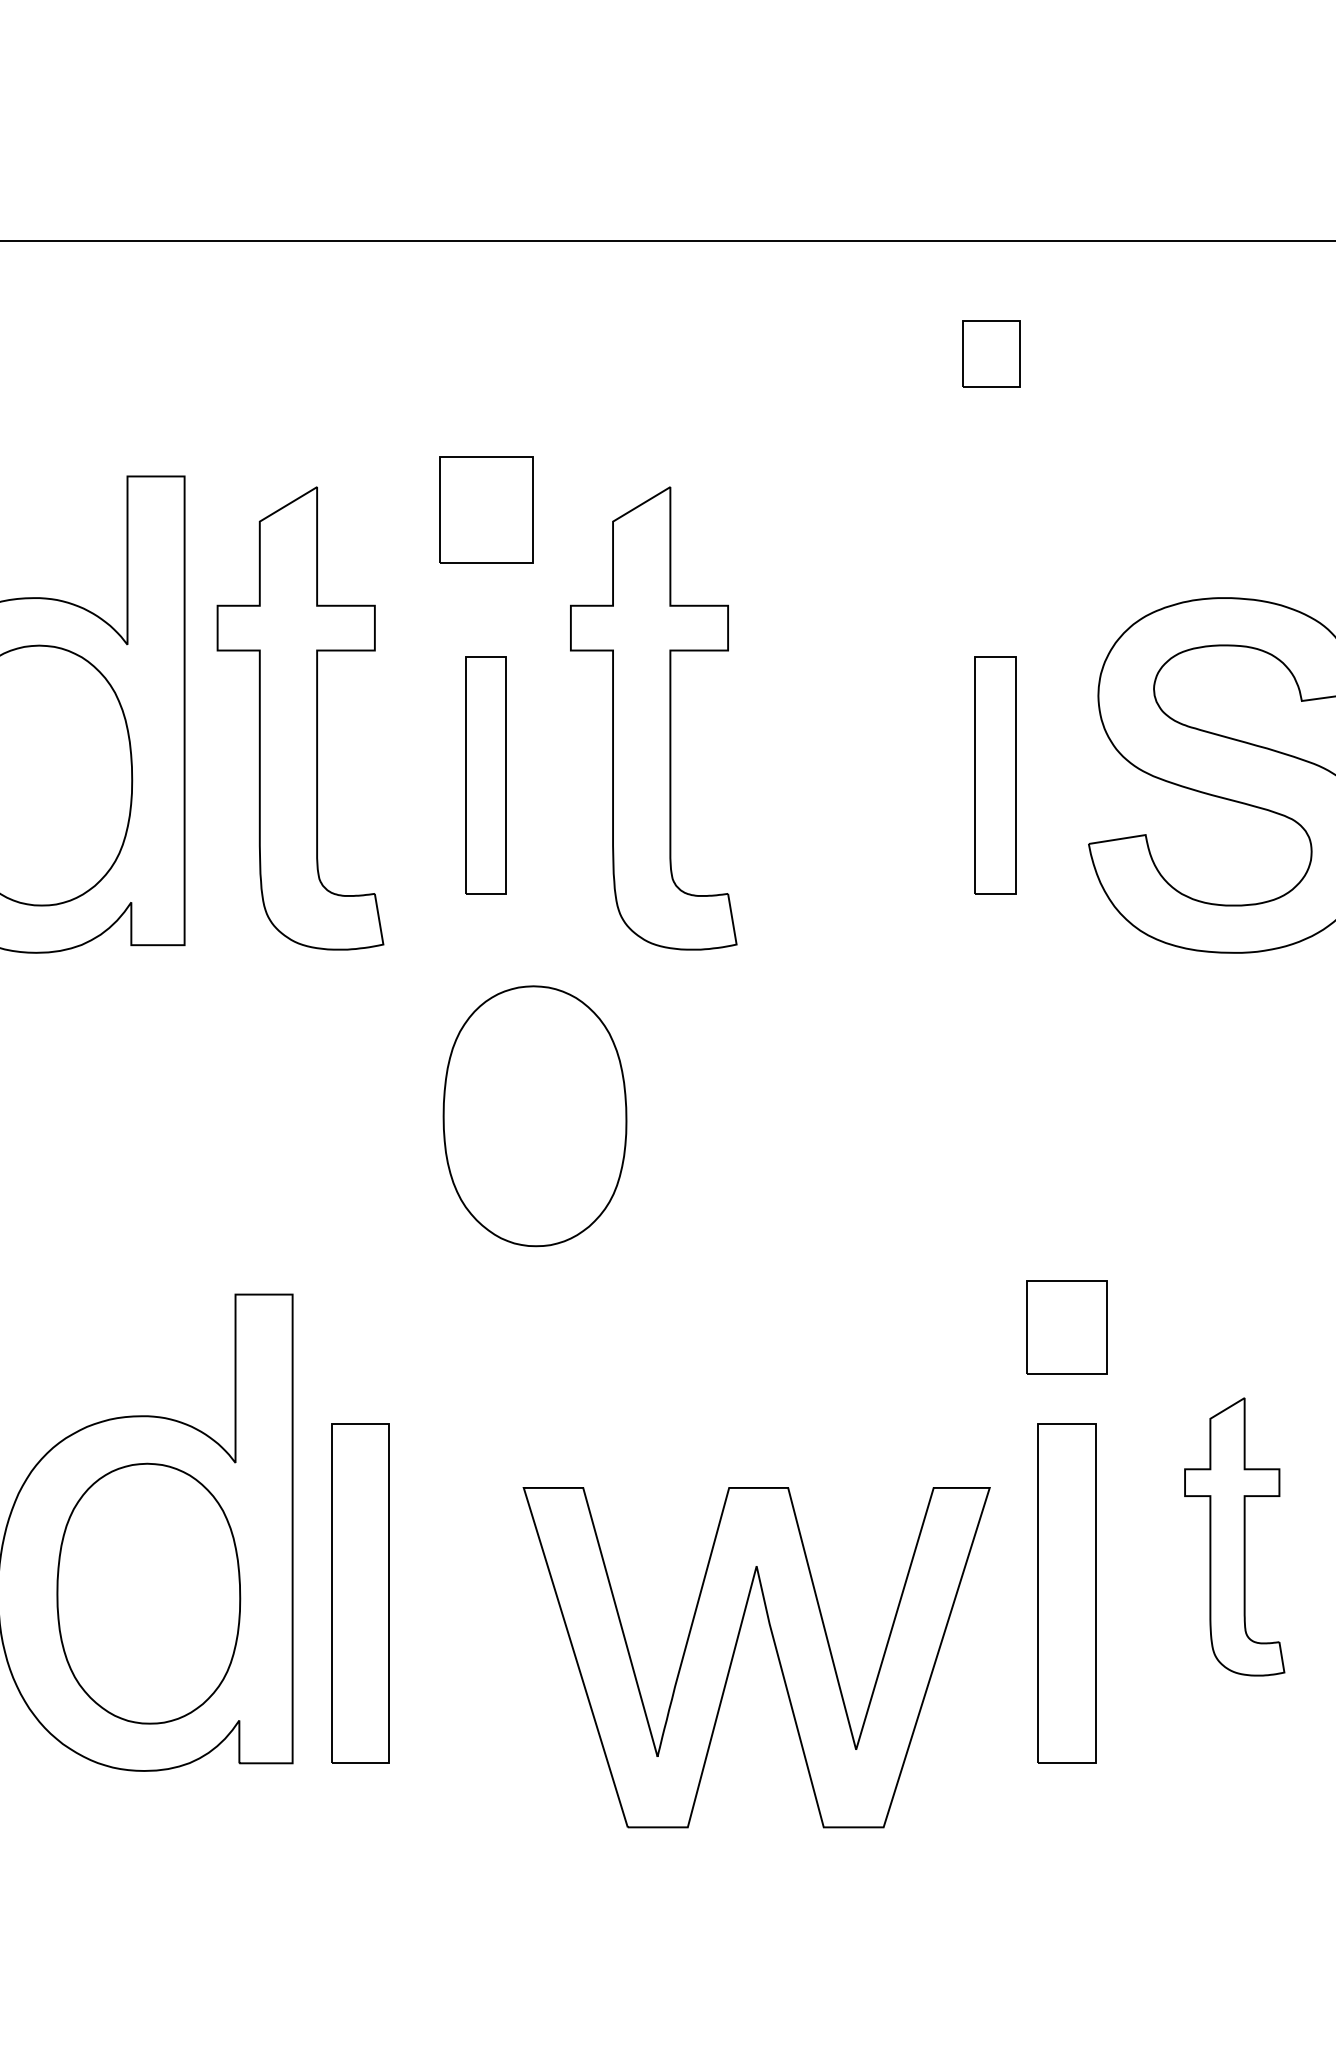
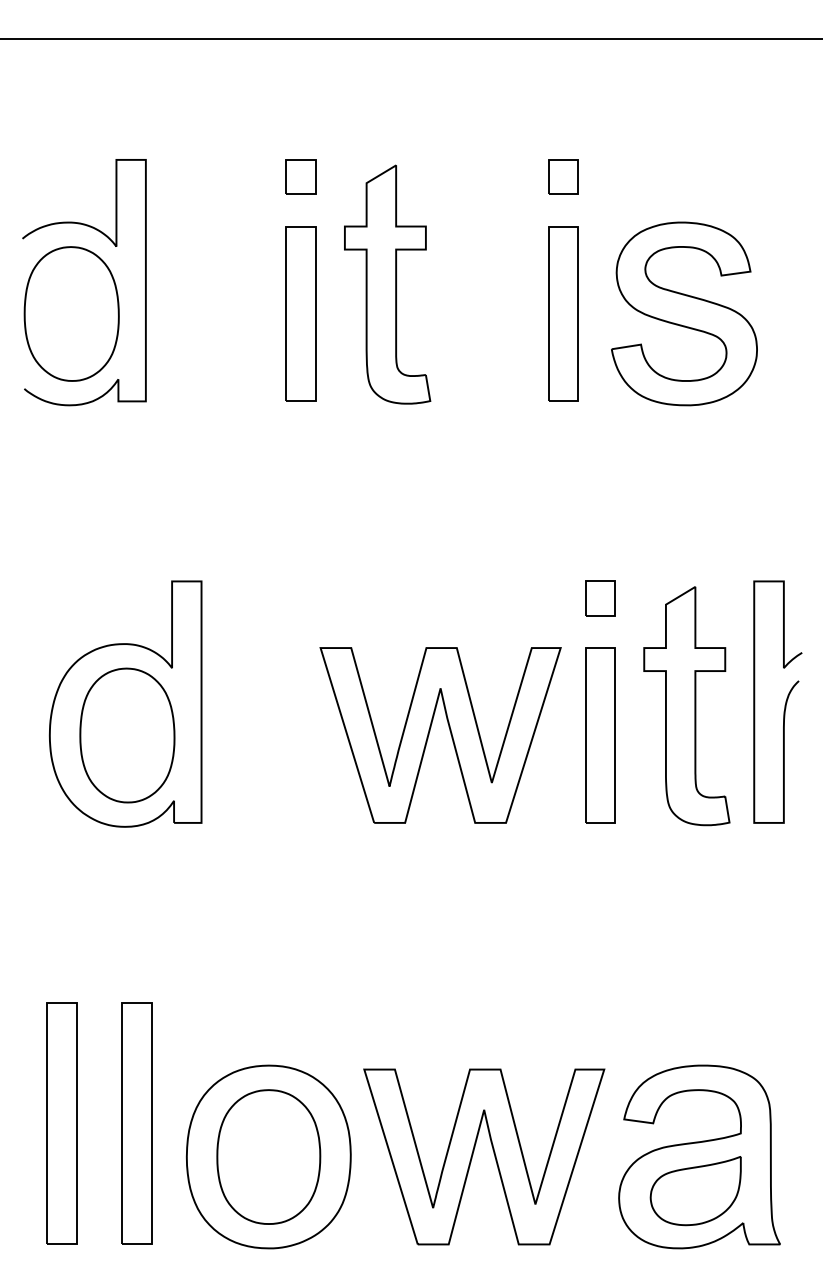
part: (991, 353) -> (563, 176), moved
part: (484, 508) -> (300, 176), size x0.62
part: (300, 718) -> (205, 284), removed
part: (484, 774) -> (300, 313), size x1.43
part: (995, 774) -> (563, 313), size x1.43
part: (535, 1116) -> (326, 489), removed
part: (1066, 1327) -> (600, 598), size x0.71
part: (1233, 1537) -> (686, 706), size x1.67
part: (360, 1593) -> (236, 735), removed
part: (773, 1649) -> (449, 731), moved

